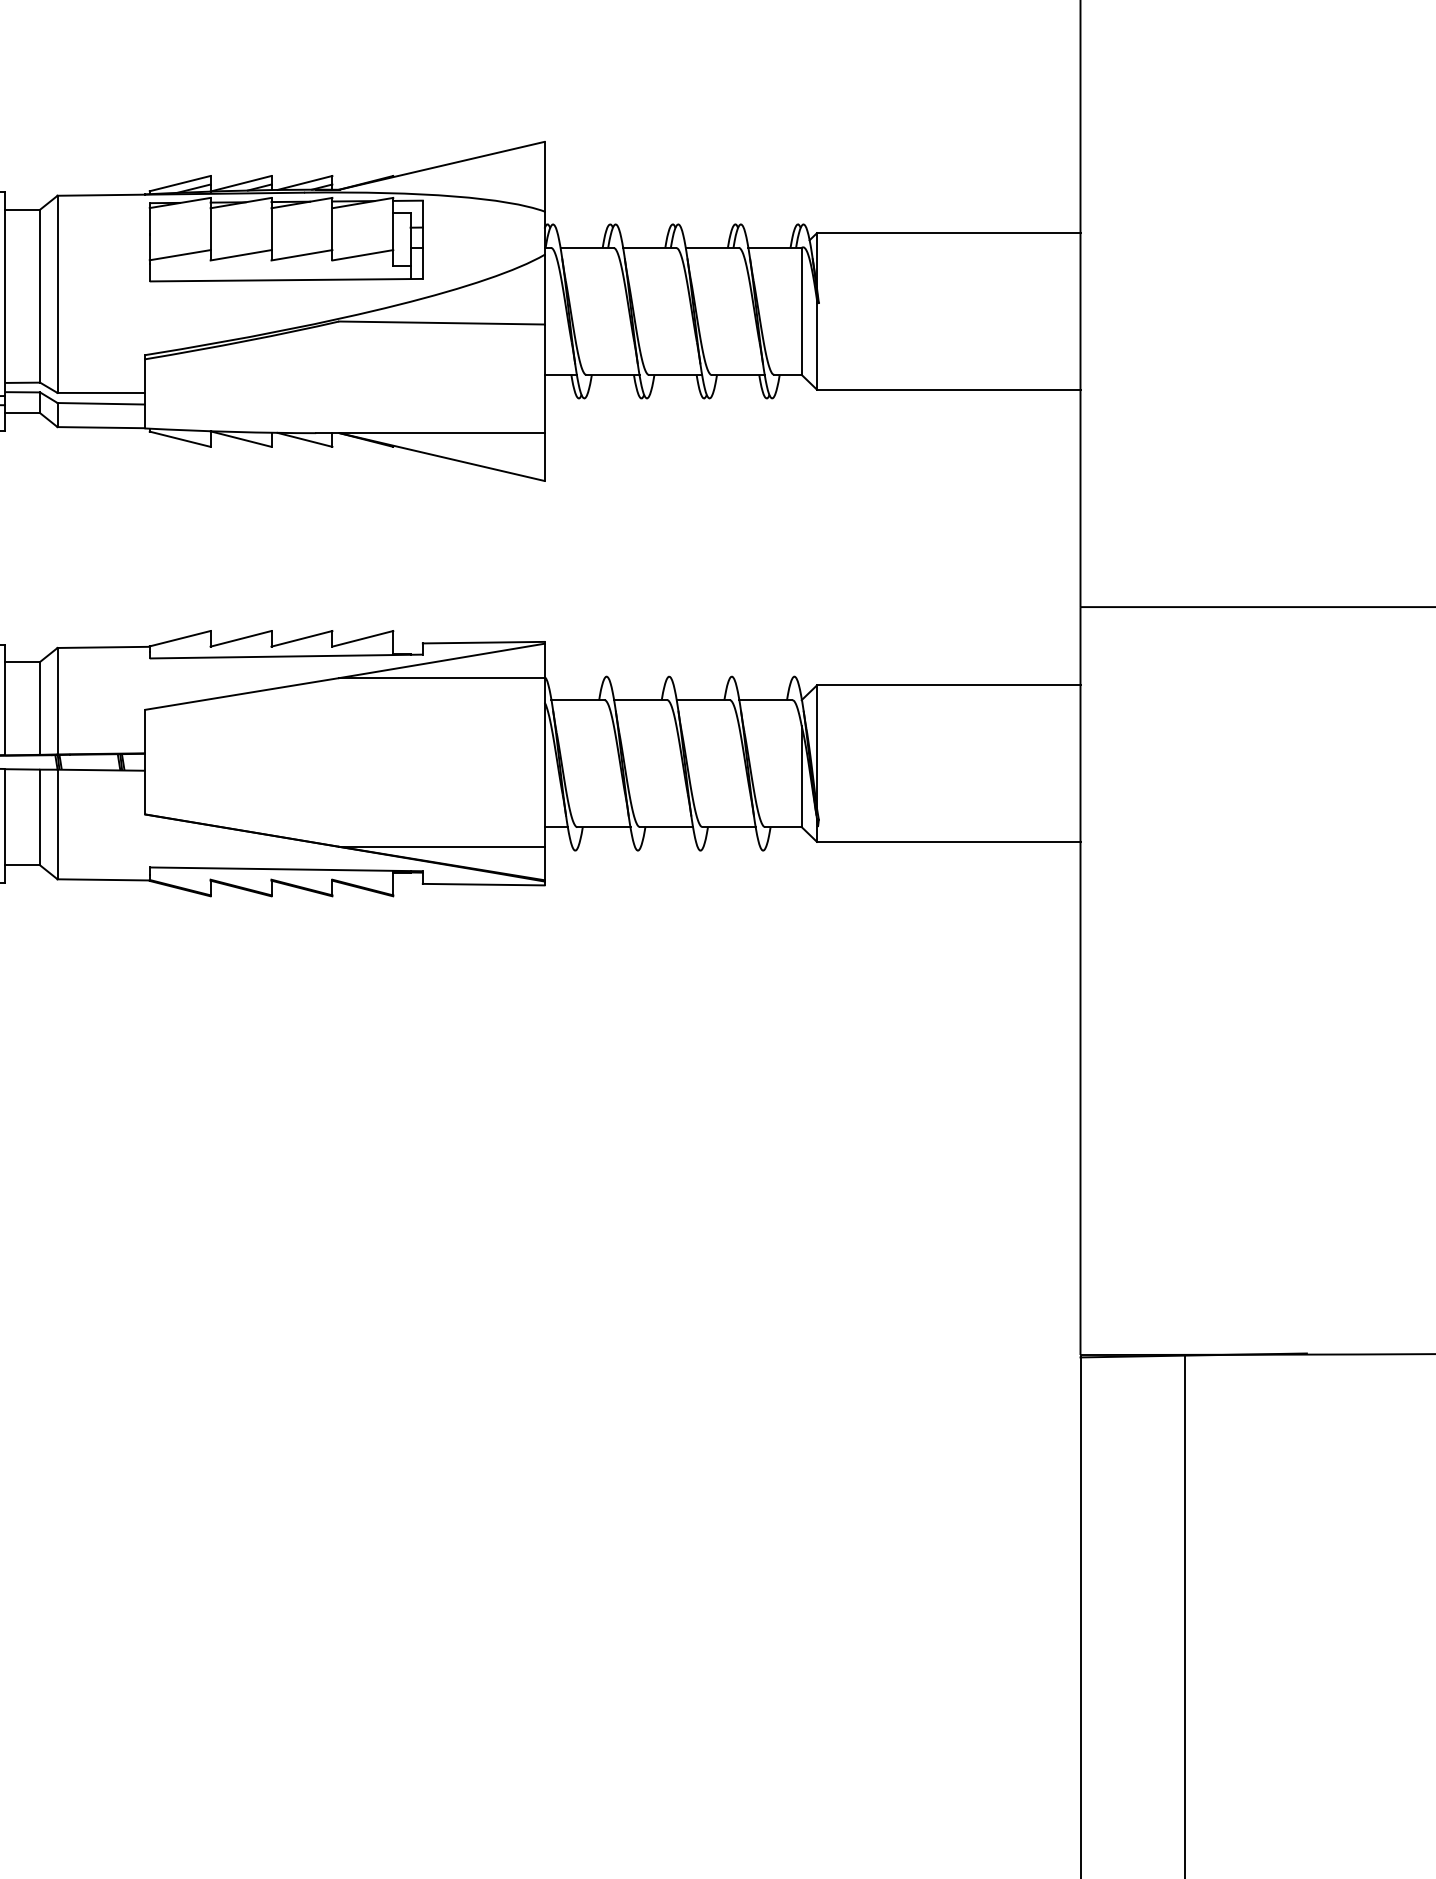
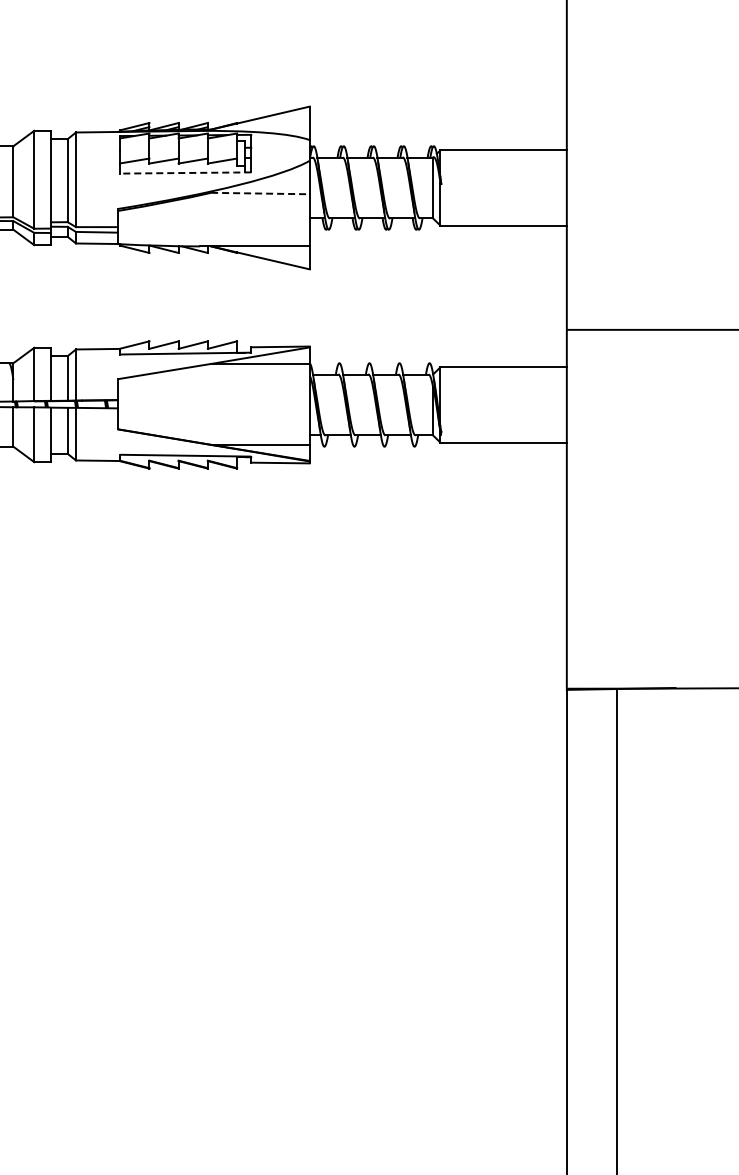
line: (283, 281) -> (184, 173), solid -> dashed
line: (442, 322) -> (260, 193), solid -> dashed

